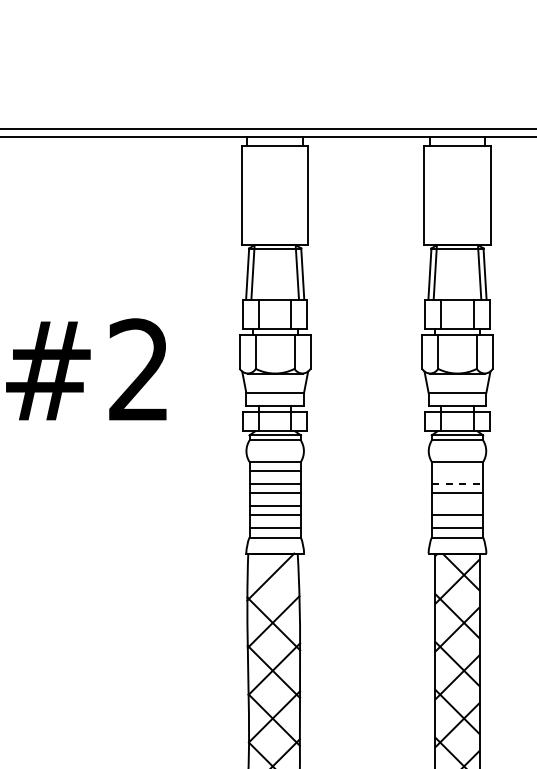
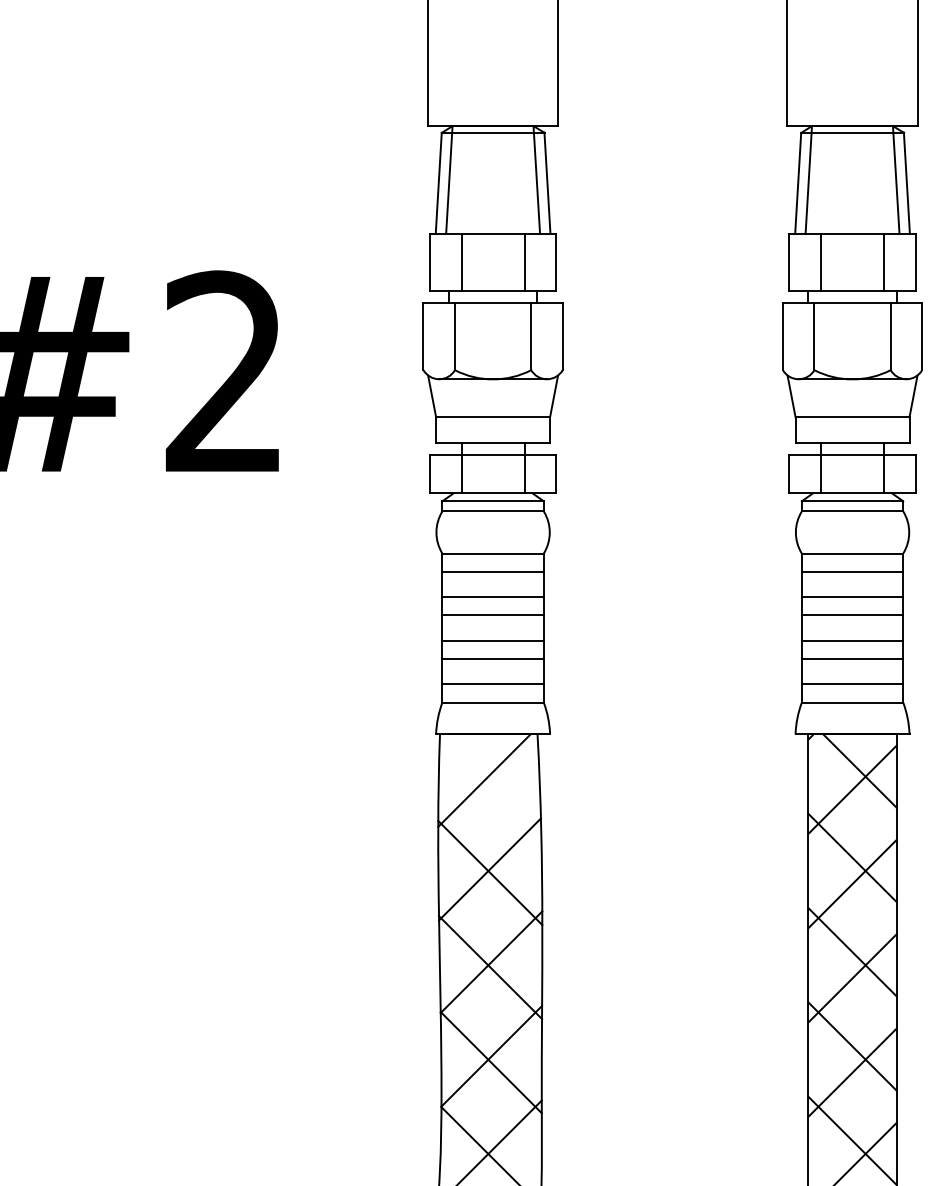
line: (457, 471) -> (852, 572), added
line: (457, 484) -> (852, 598), dashed -> solid
line: (457, 506) -> (852, 641), added

